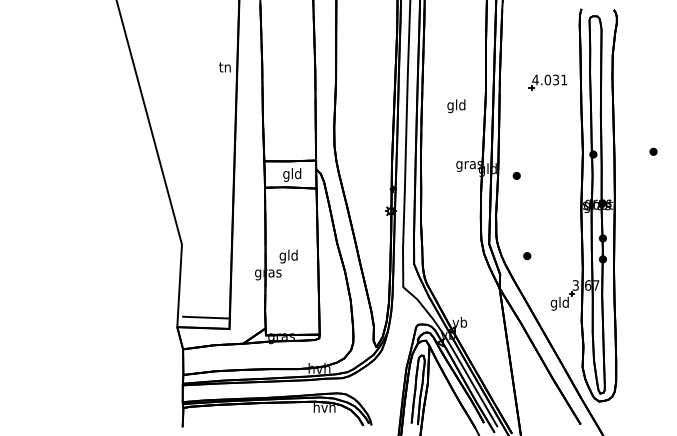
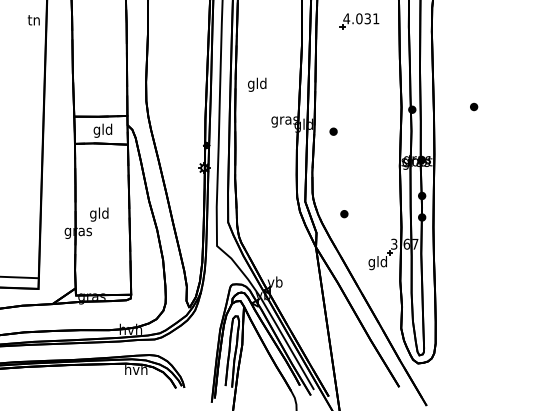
part: (547, 82) -> (359, 21), moved
text: (456, 106) -> (257, 85), moved

